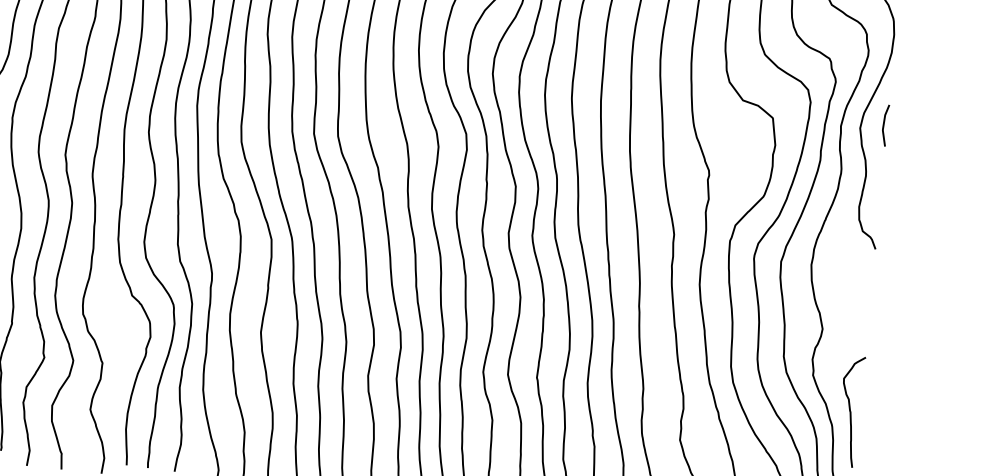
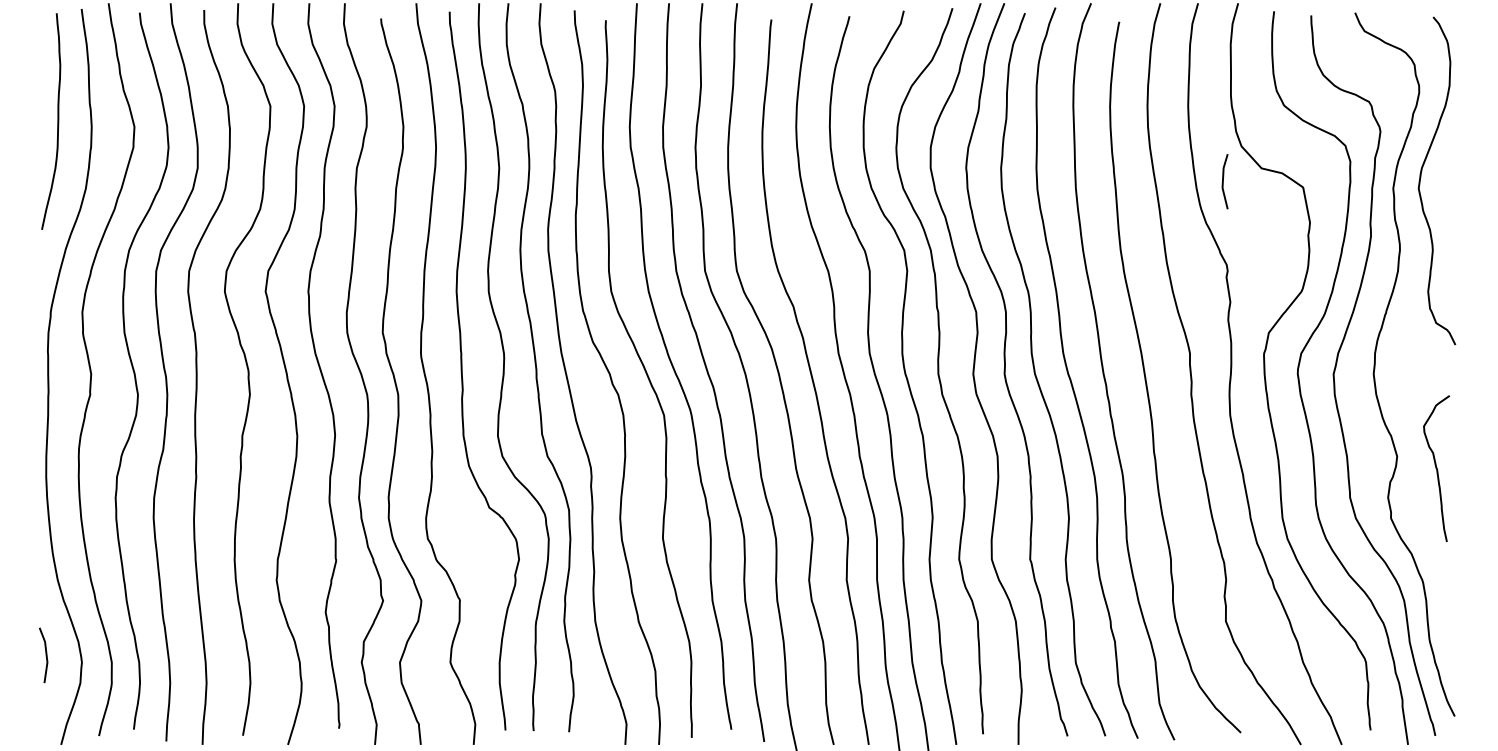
line: (884, 125) -> (1223, 181), moved
curve: (850, 411) -> (1436, 468), moved

